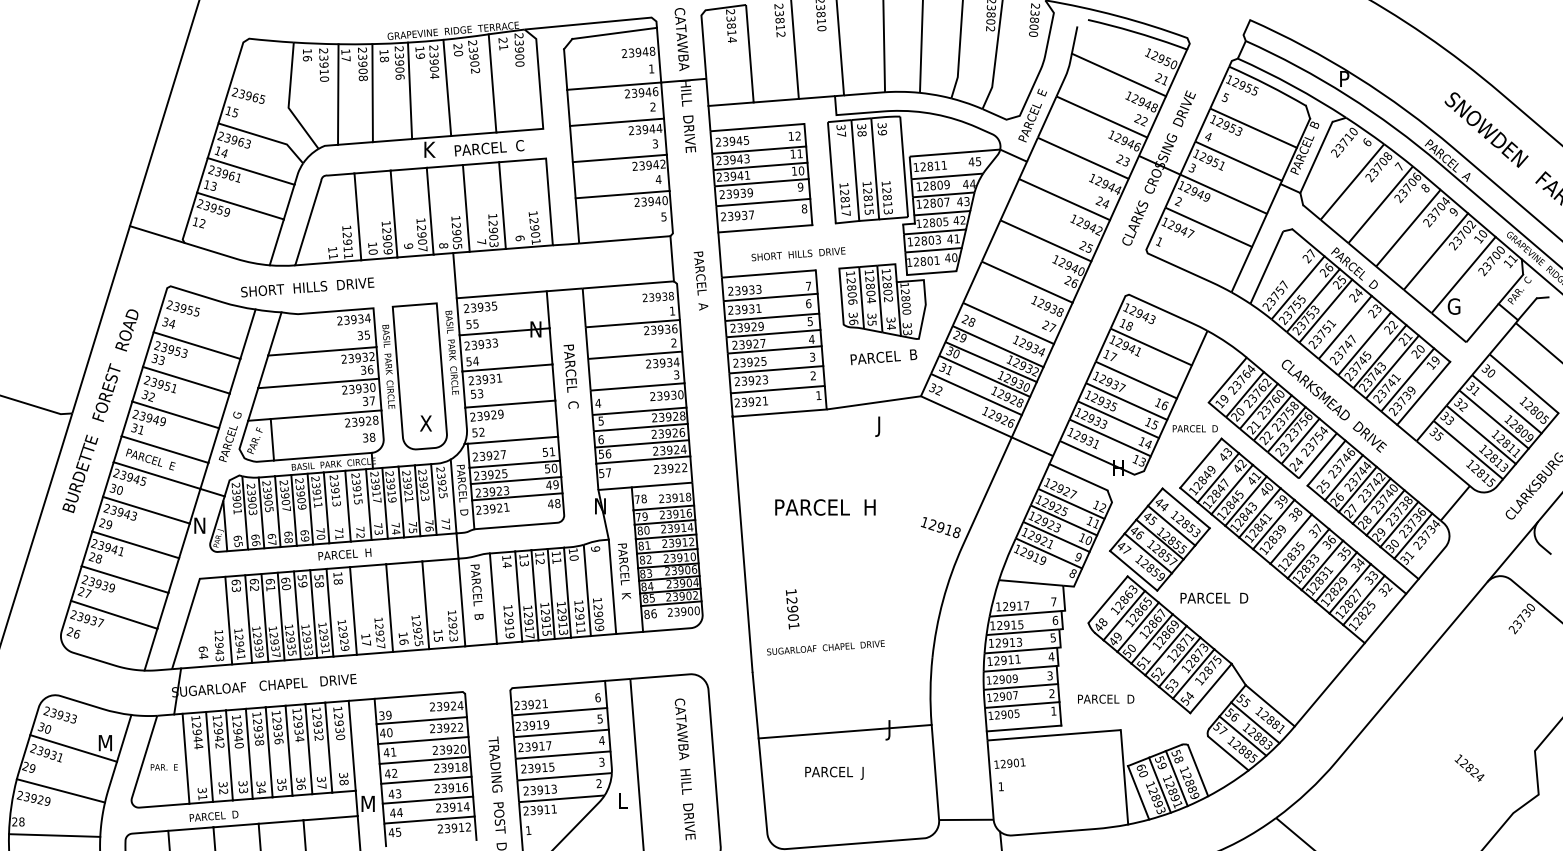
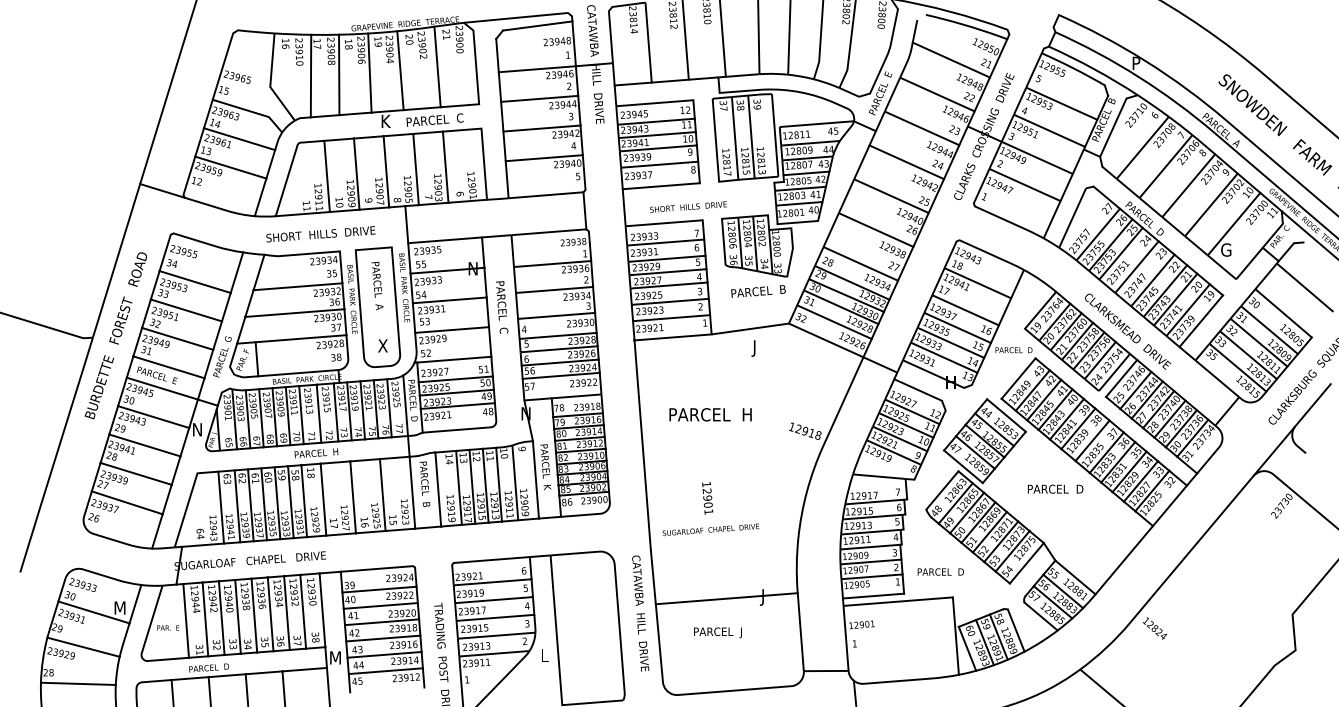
text: (700, 280) -> (377, 285), moved
text: (307, 287) -> (320, 234), moved
text: (1214, 597) -> (1055, 488), moved
text: (792, 609) -> (707, 498), moved
text: (1469, 768) -> (1154, 628), moved
text: (685, 769) -> (640, 613), moved

